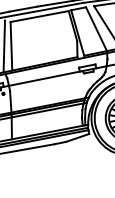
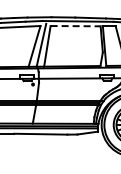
line: (40, 16) -> (76, 26), solid -> dashed

